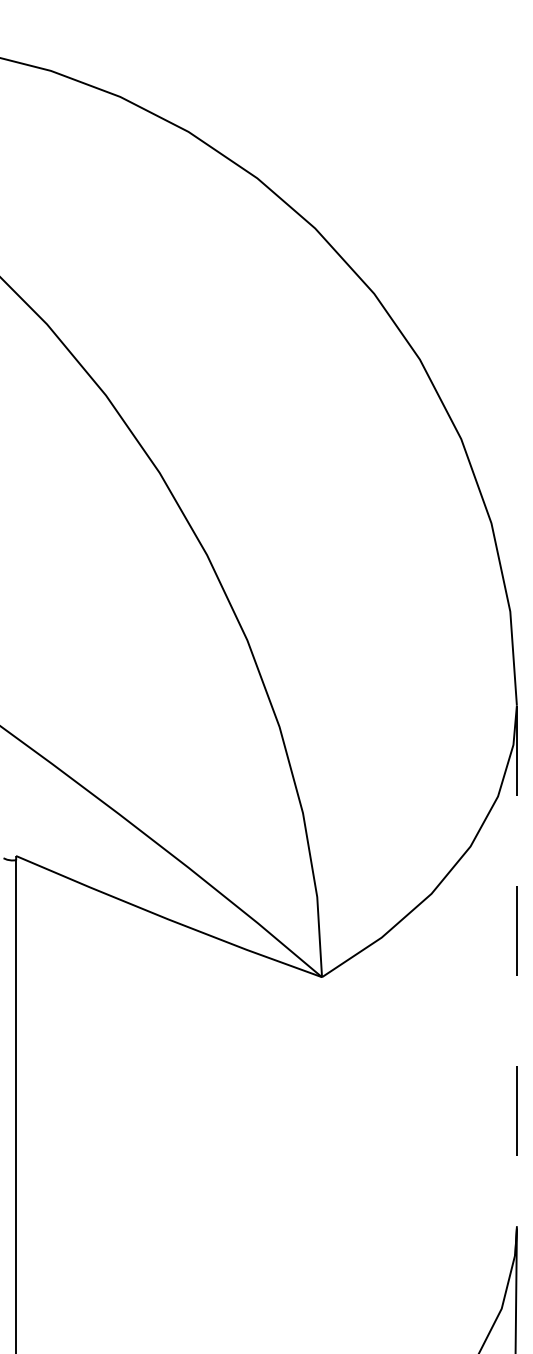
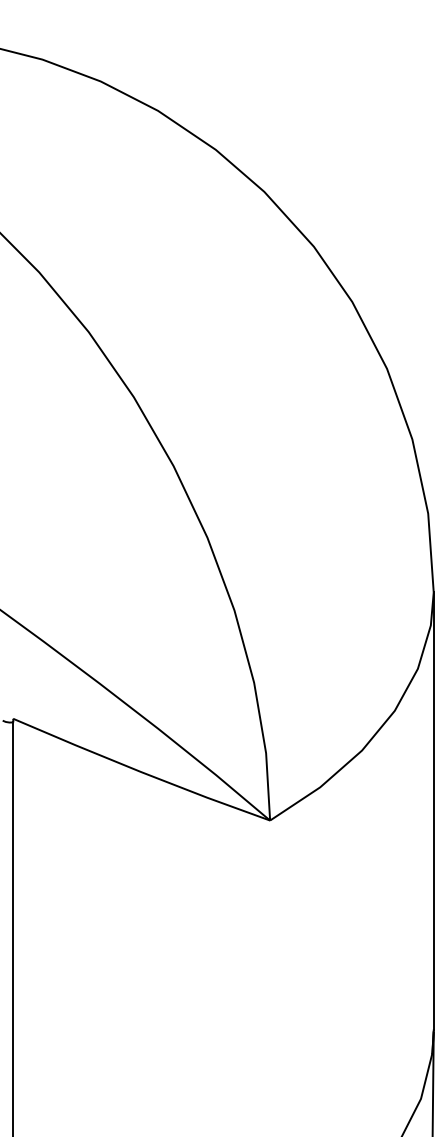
line: (516, 966) -> (433, 811), dashed -> solid

